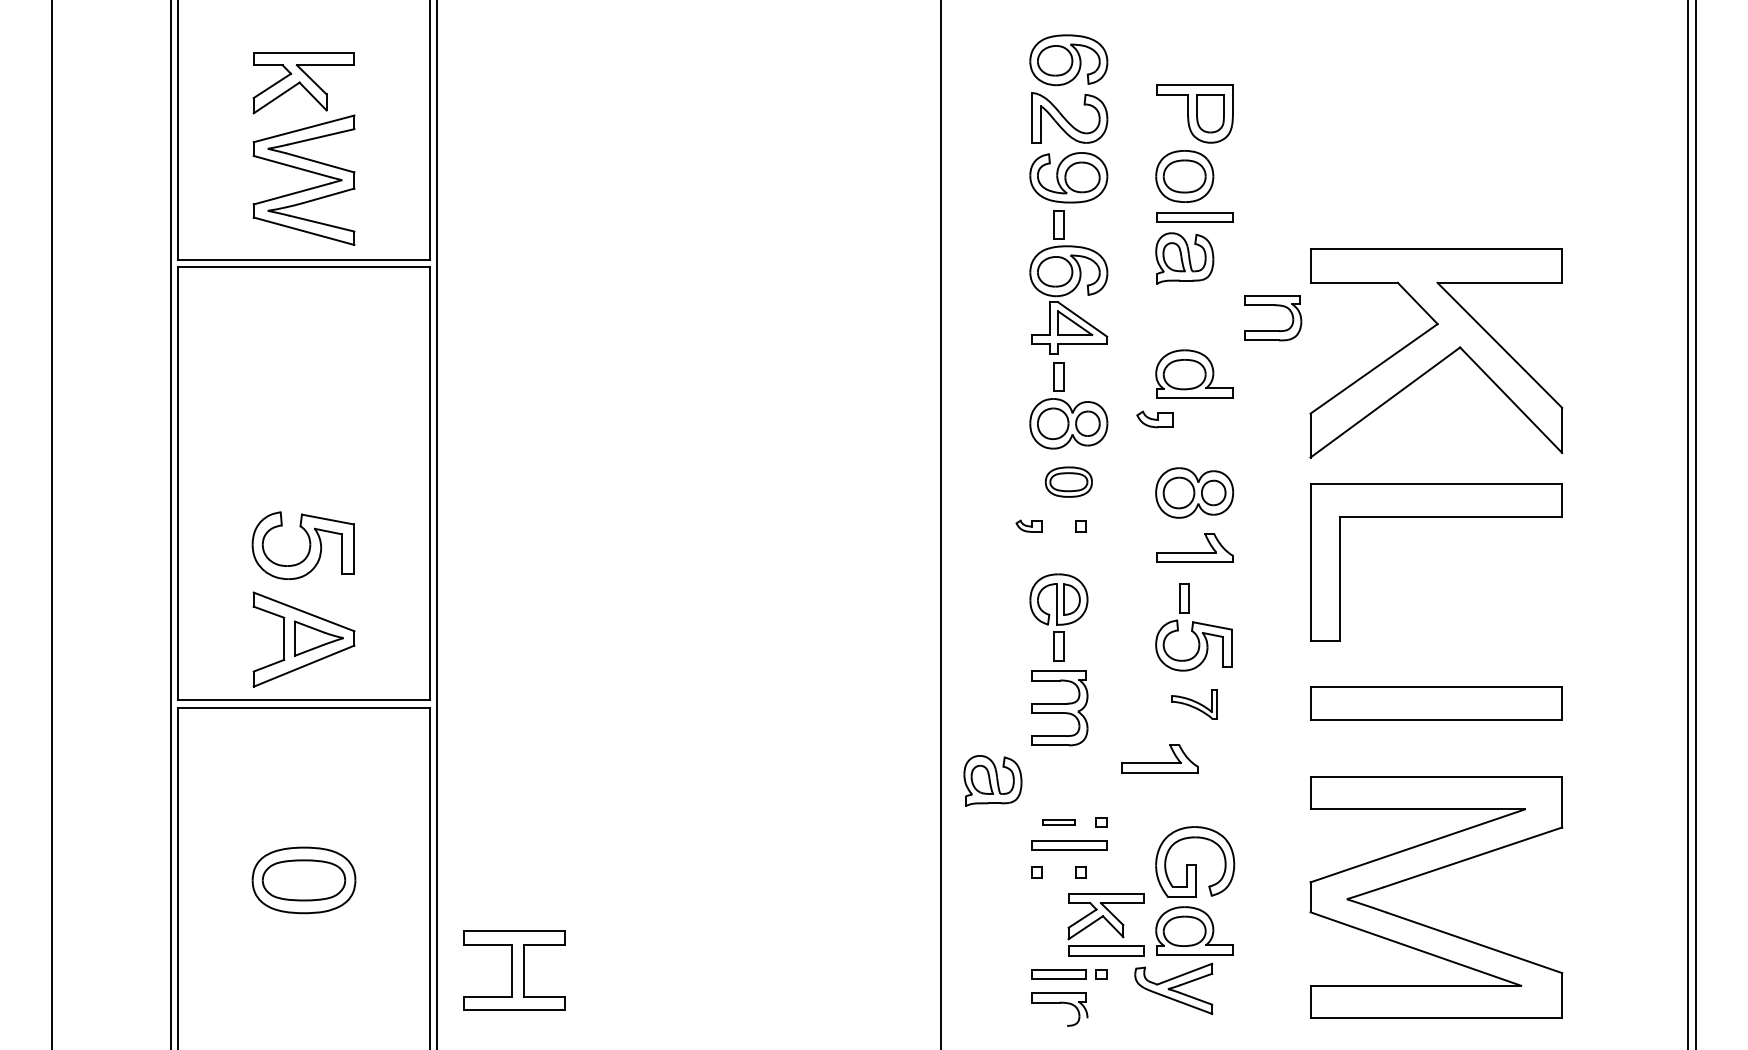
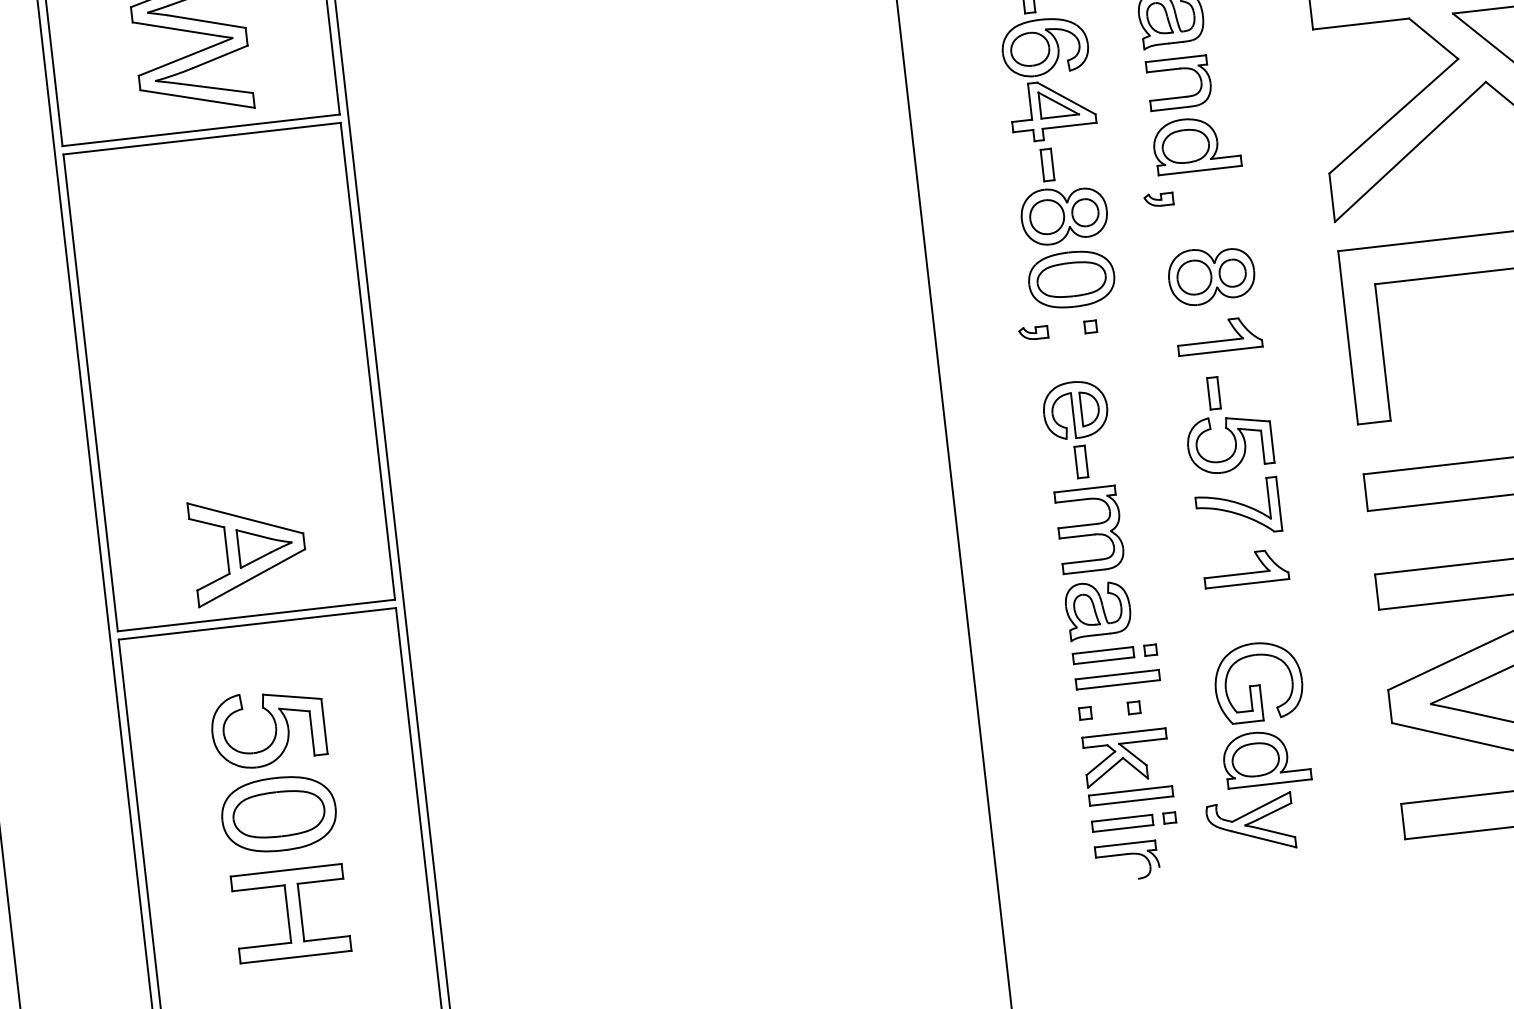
part: (1273, 330) -> (1181, 96), moved
part: (1154, 419) -> (1158, 199), size x0.71
part: (1068, 481) -> (1071, 278), size x1.67
part: (309, 545) -> (275, 727), moved
part: (1194, 704) -> (1238, 508), size x1.67
part: (1159, 758) -> (1244, 568), moved
part: (992, 780) -> (1097, 609), moved
part: (1058, 822) -> (1103, 655), size x1.67
part: (1105, 924) -> (1126, 766), moved
part: (514, 970) -> (290, 913), moved

